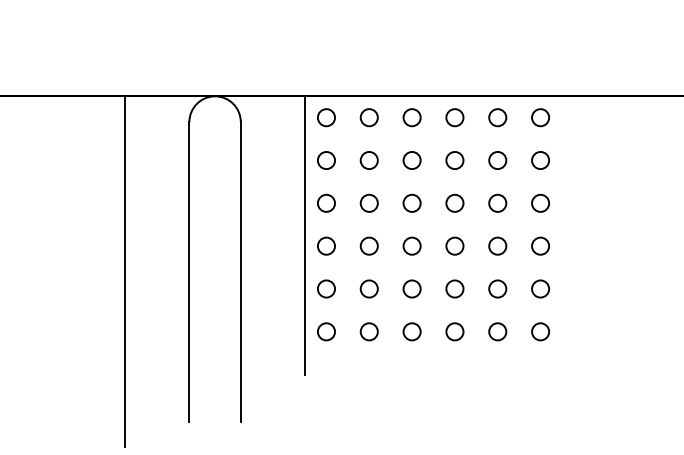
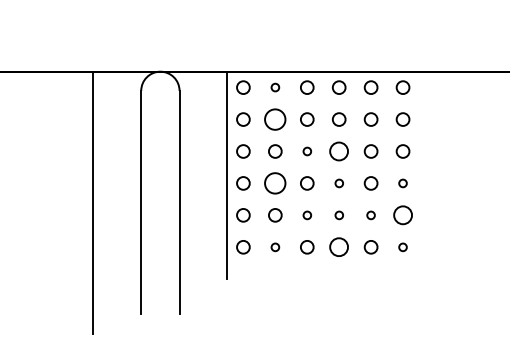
circle: (369, 117) -> (275, 87), size x0.6
circle: (369, 160) -> (275, 119), size x1.6
circle: (412, 203) -> (307, 151), size x0.6
circle: (455, 203) -> (339, 151), size x1.4
circle: (369, 246) -> (275, 183), size x1.6
circle: (455, 246) -> (339, 183), size x0.6
circle: (539, 246) -> (402, 183), size x0.6
circle: (412, 289) -> (307, 215), size x0.6
circle: (455, 289) -> (339, 215), size x0.6
circle: (496, 289) -> (370, 215), size x0.6
circle: (539, 289) -> (402, 215), size x1.4
circle: (369, 332) -> (275, 247), size x0.6
circle: (455, 332) -> (339, 247), size x1.4
circle: (539, 332) -> (402, 247), size x0.6

